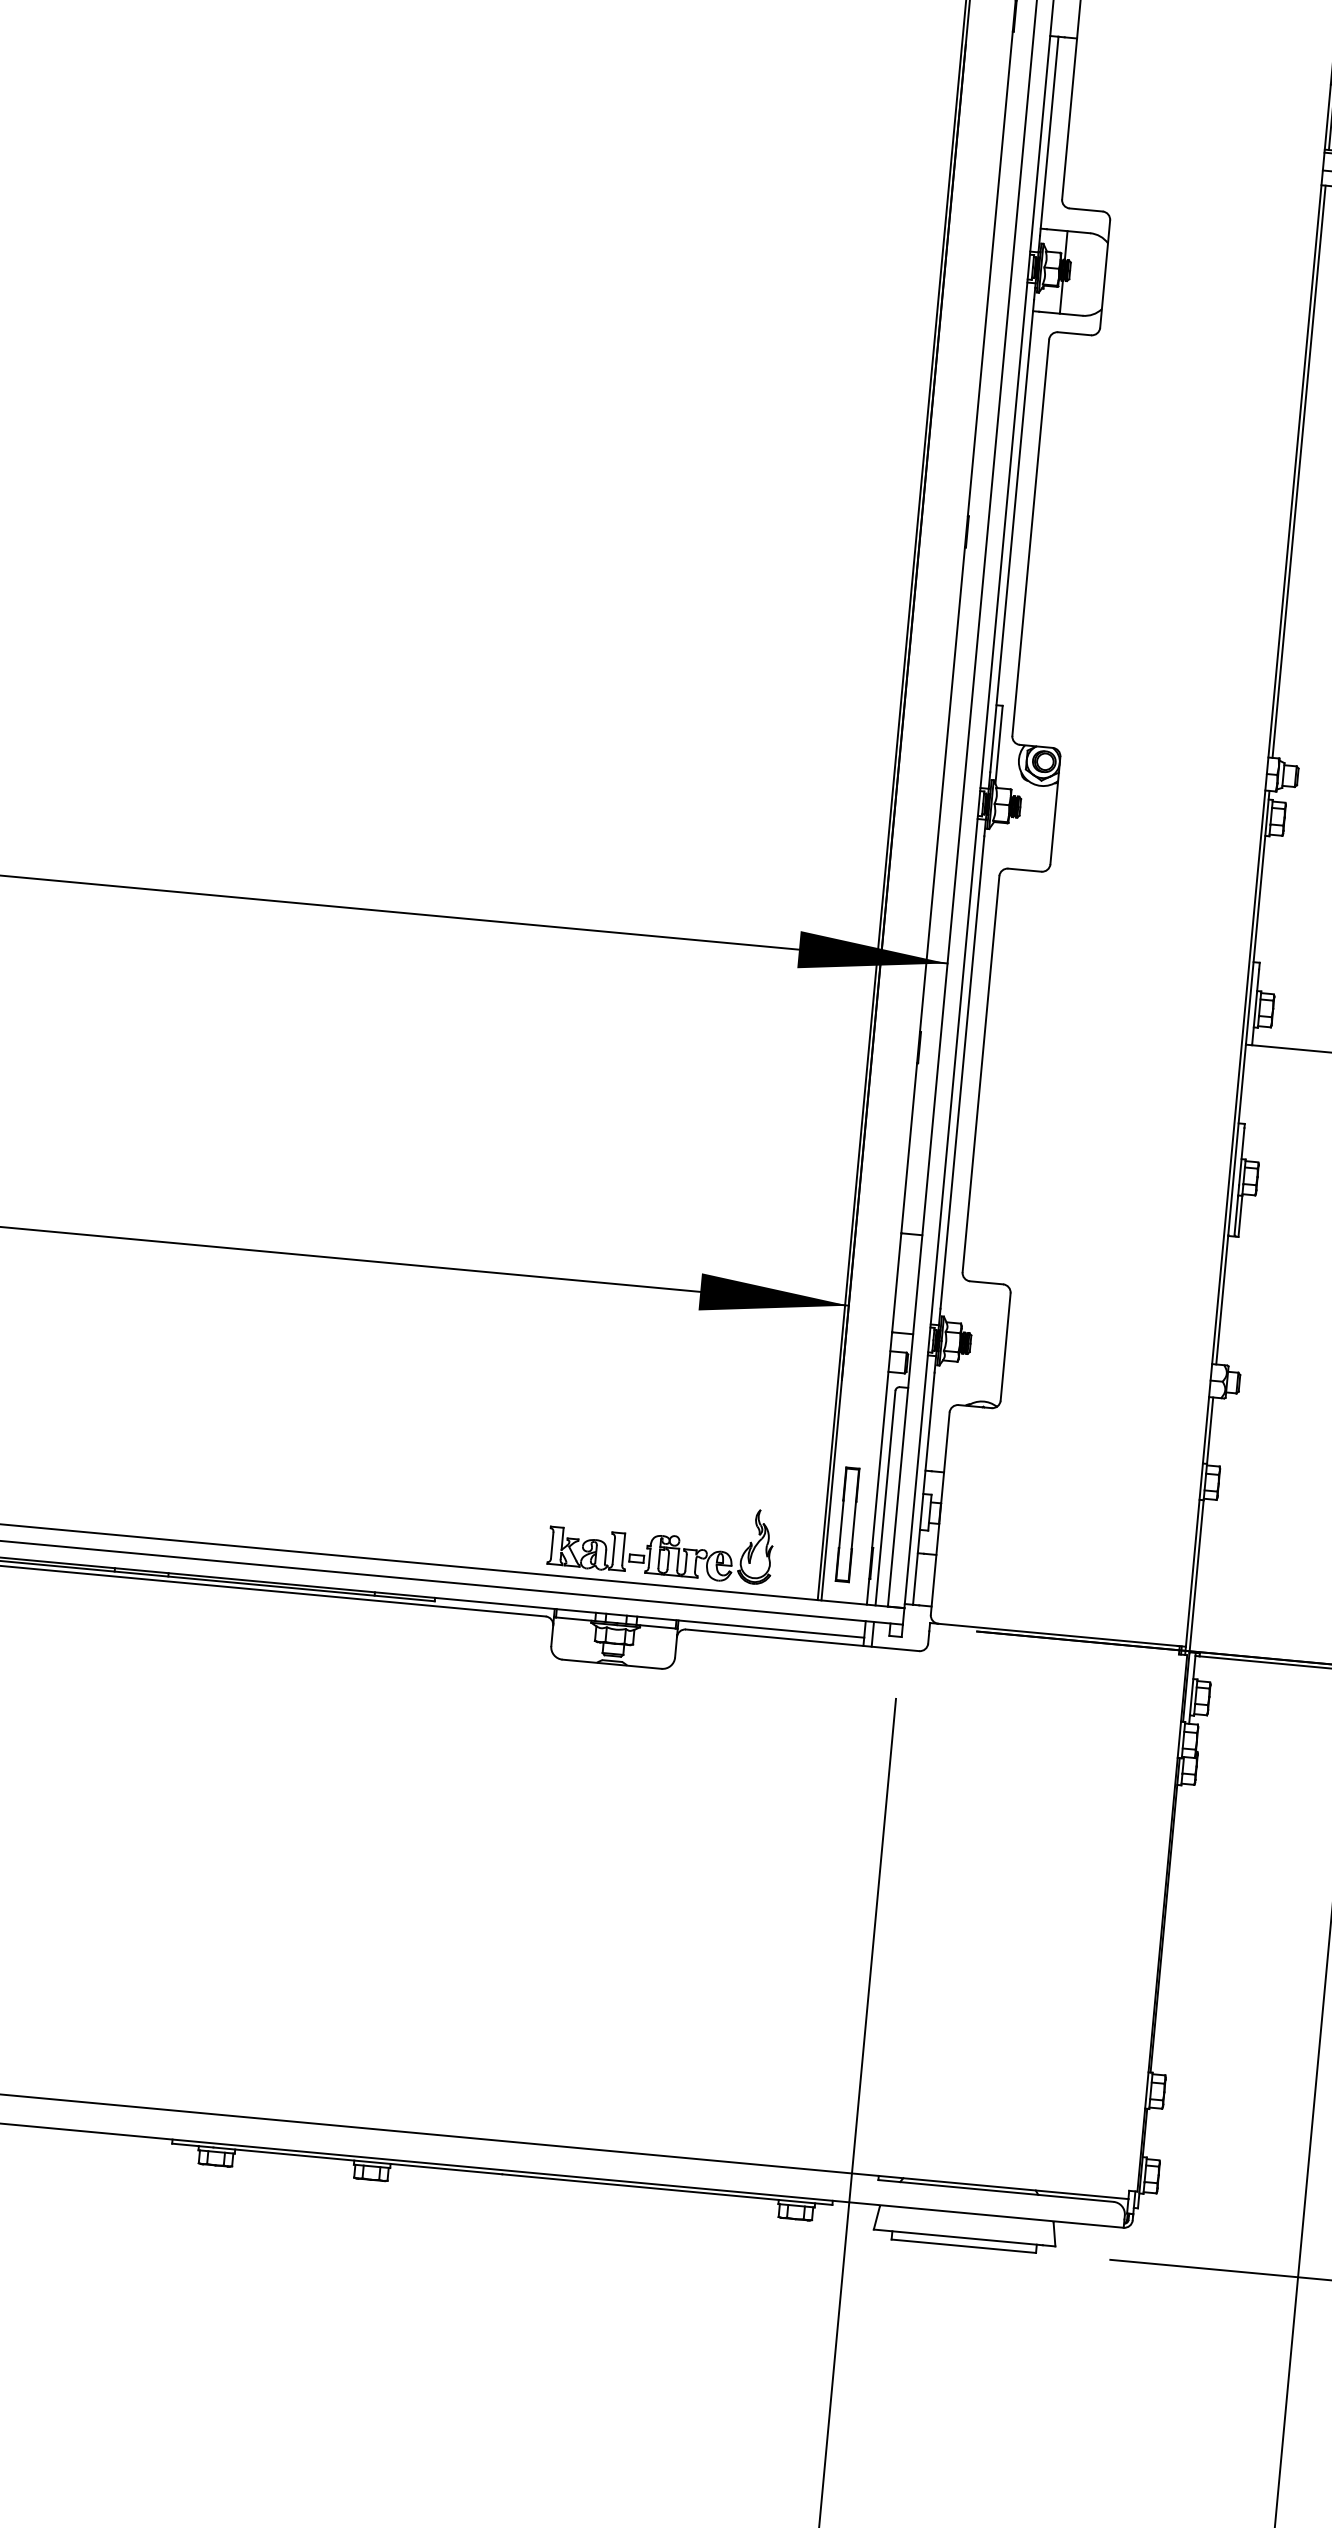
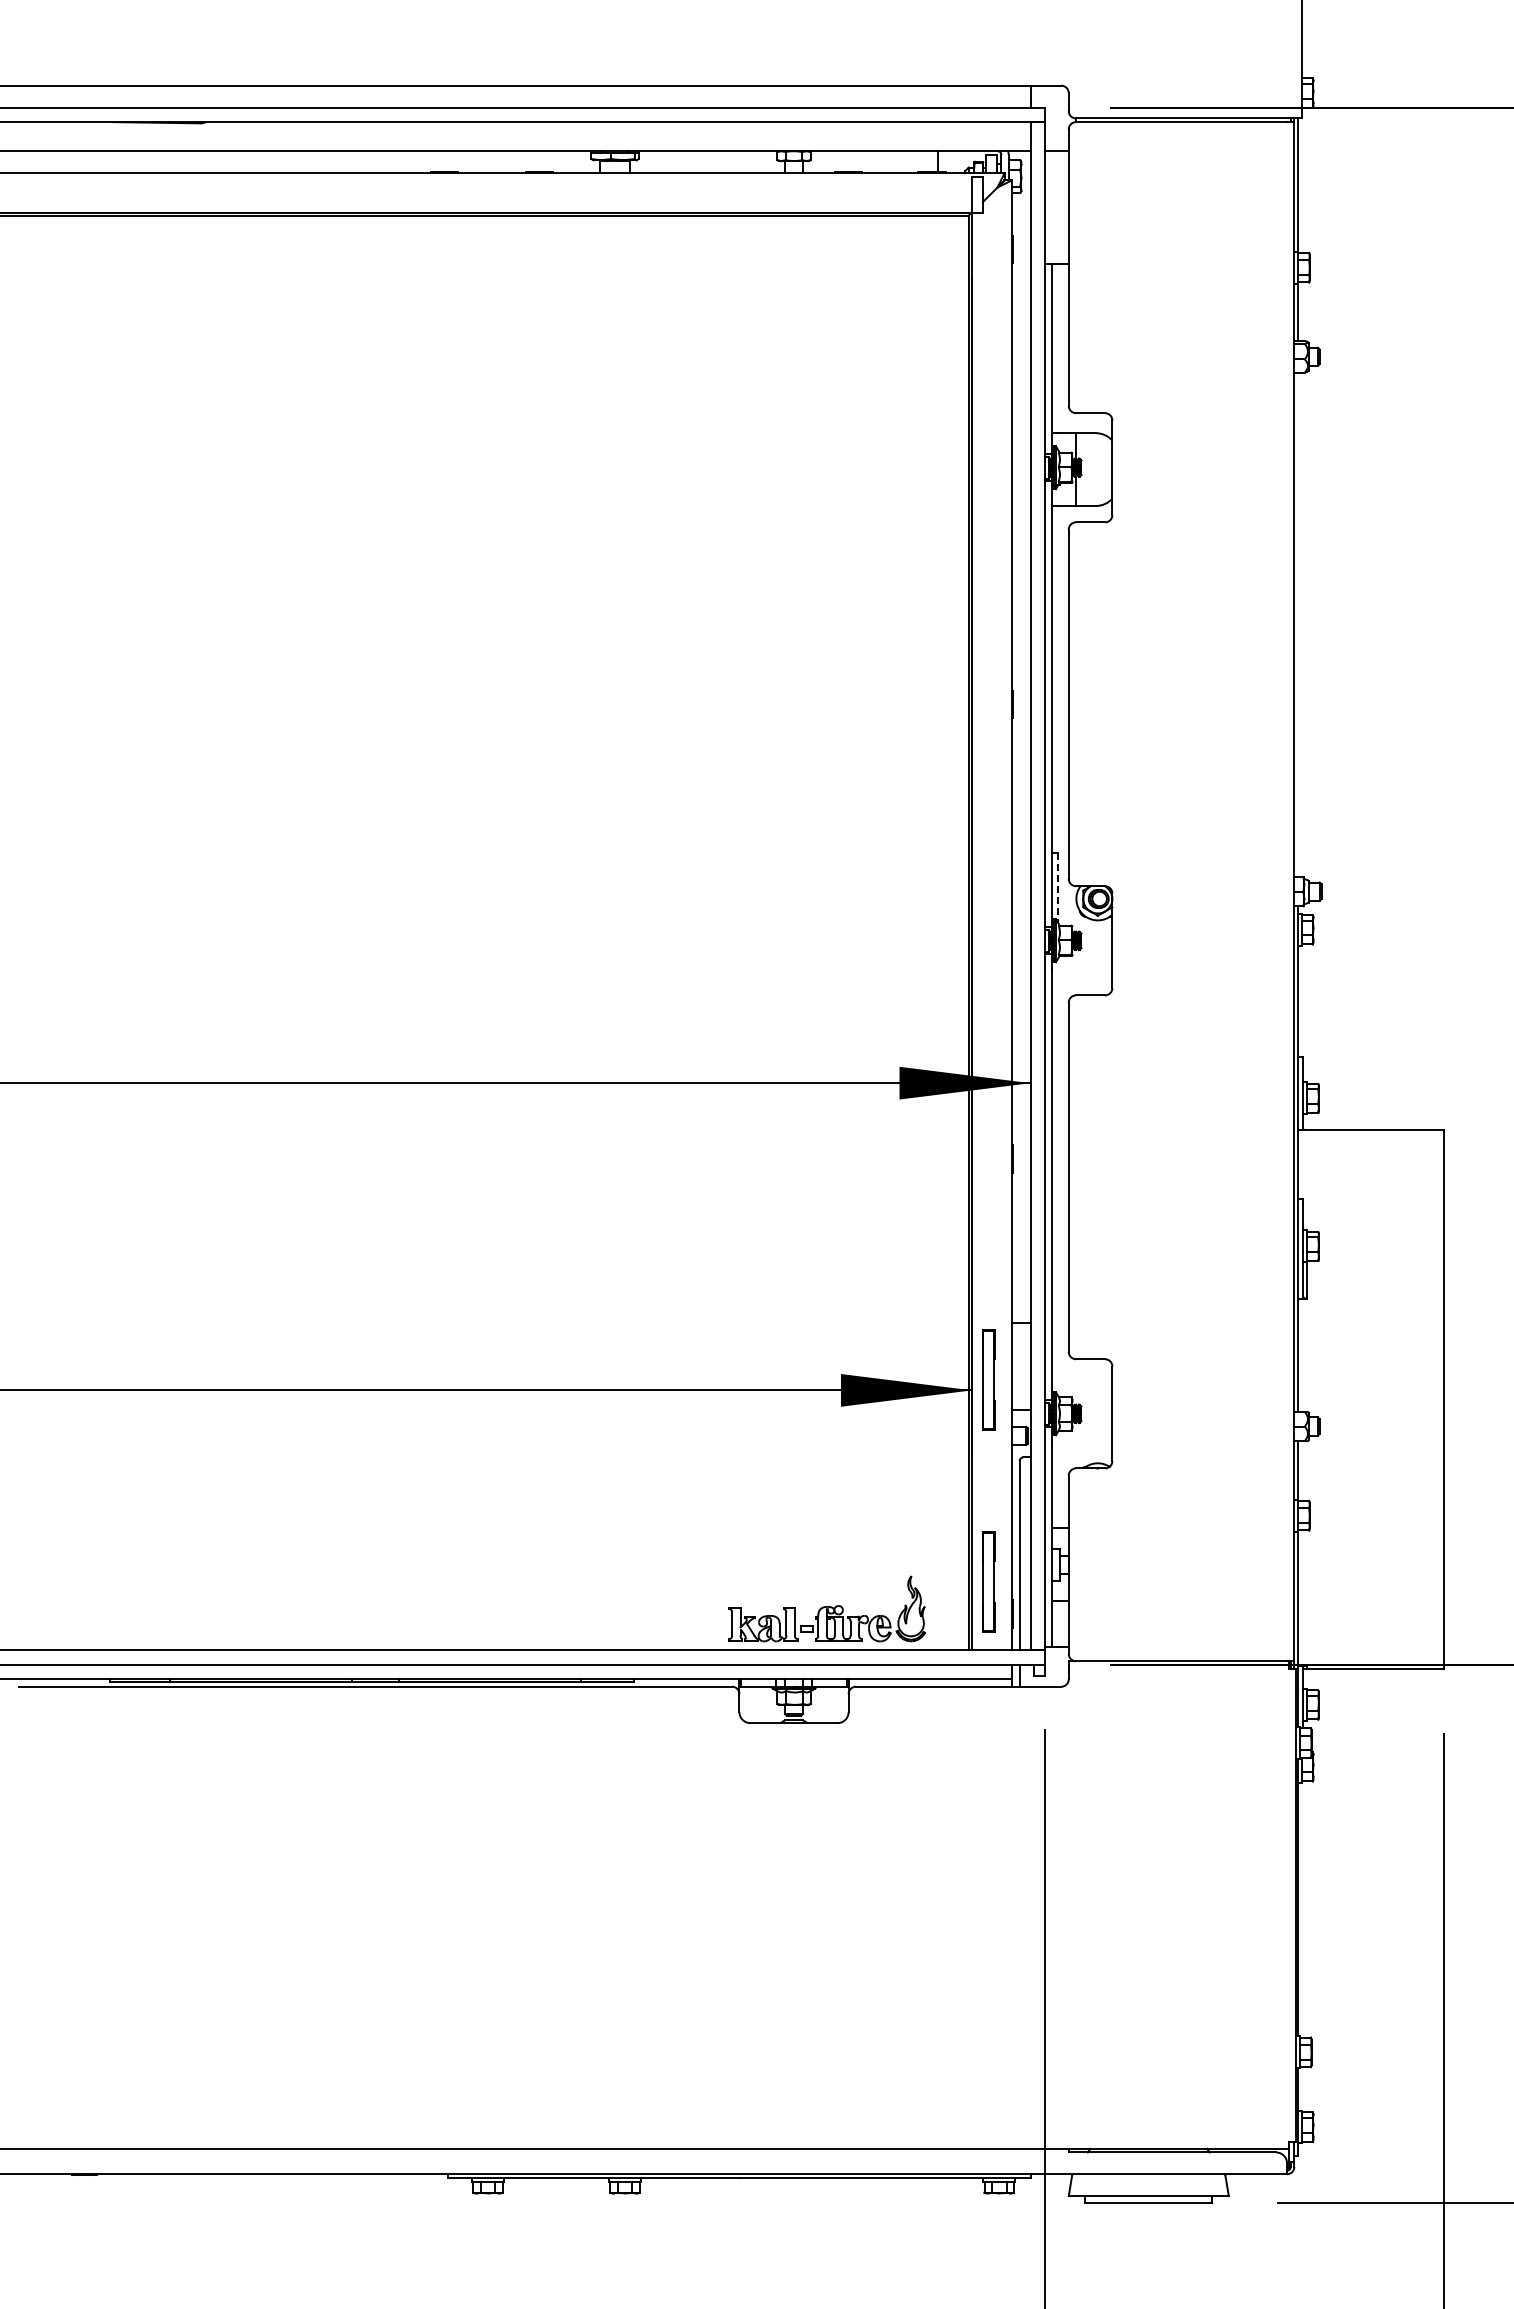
line: (1298, 471) -> (1297, 624), removed
line: (998, 745) -> (1057, 888), solid -> dashed
part: (868, 1295) -> (988, 1379), added

